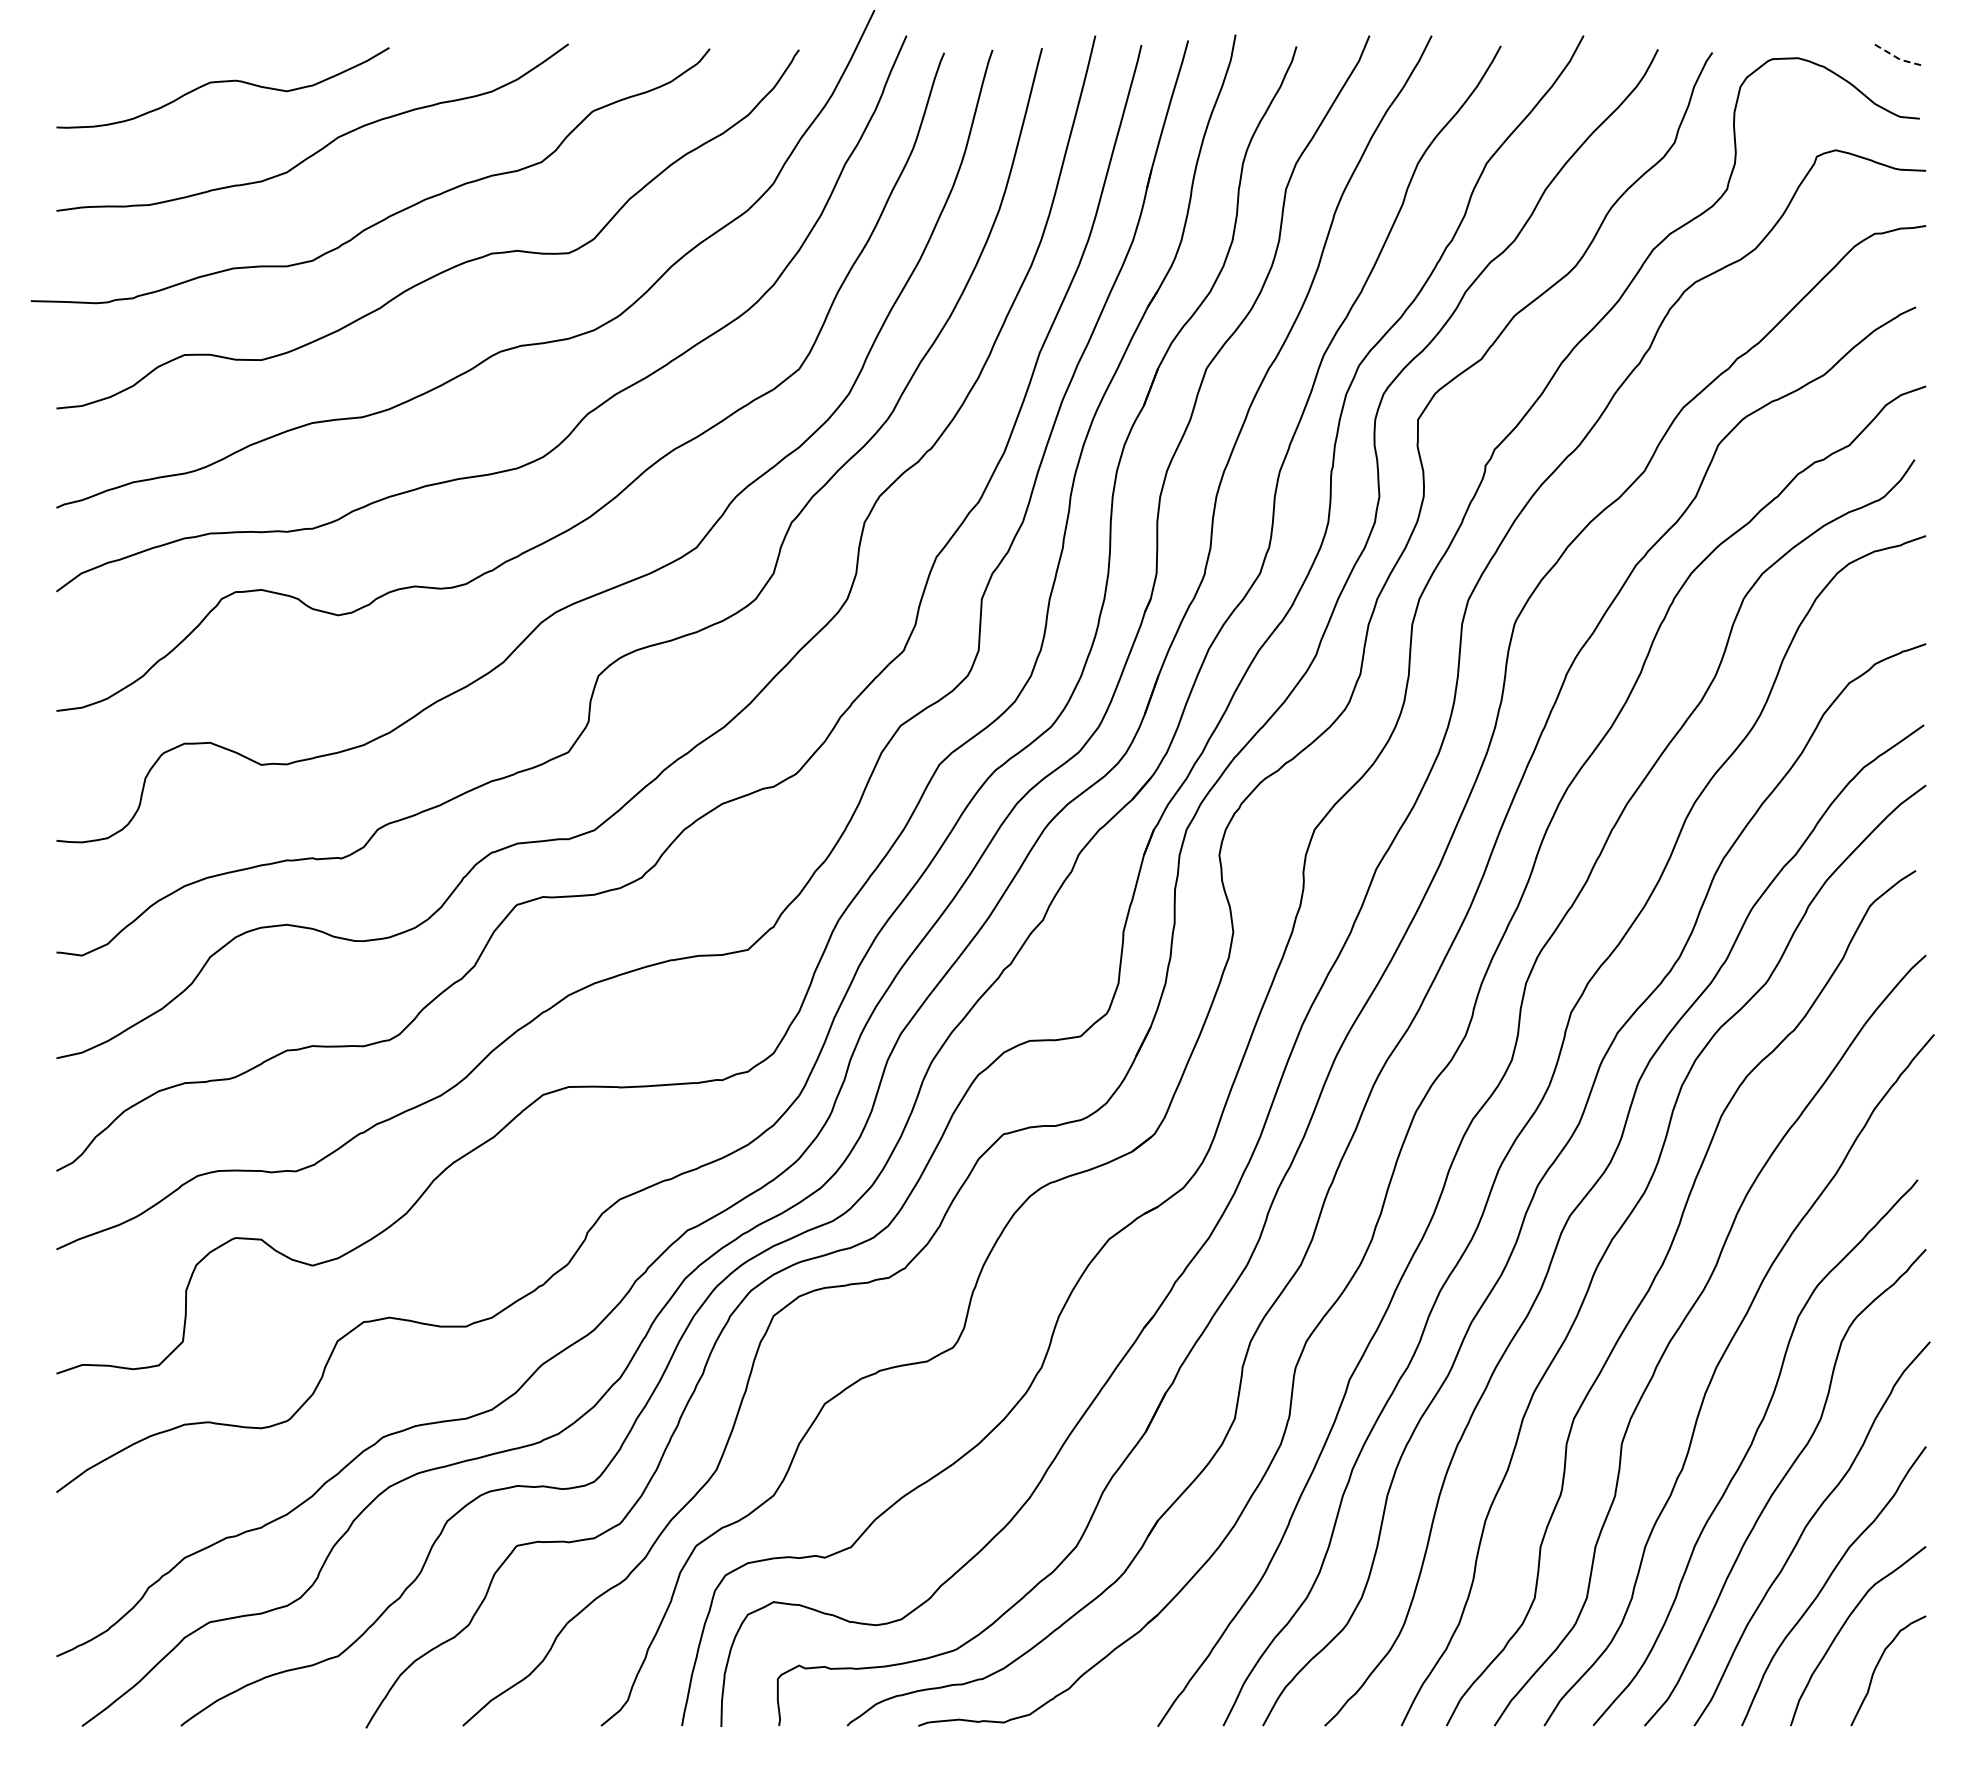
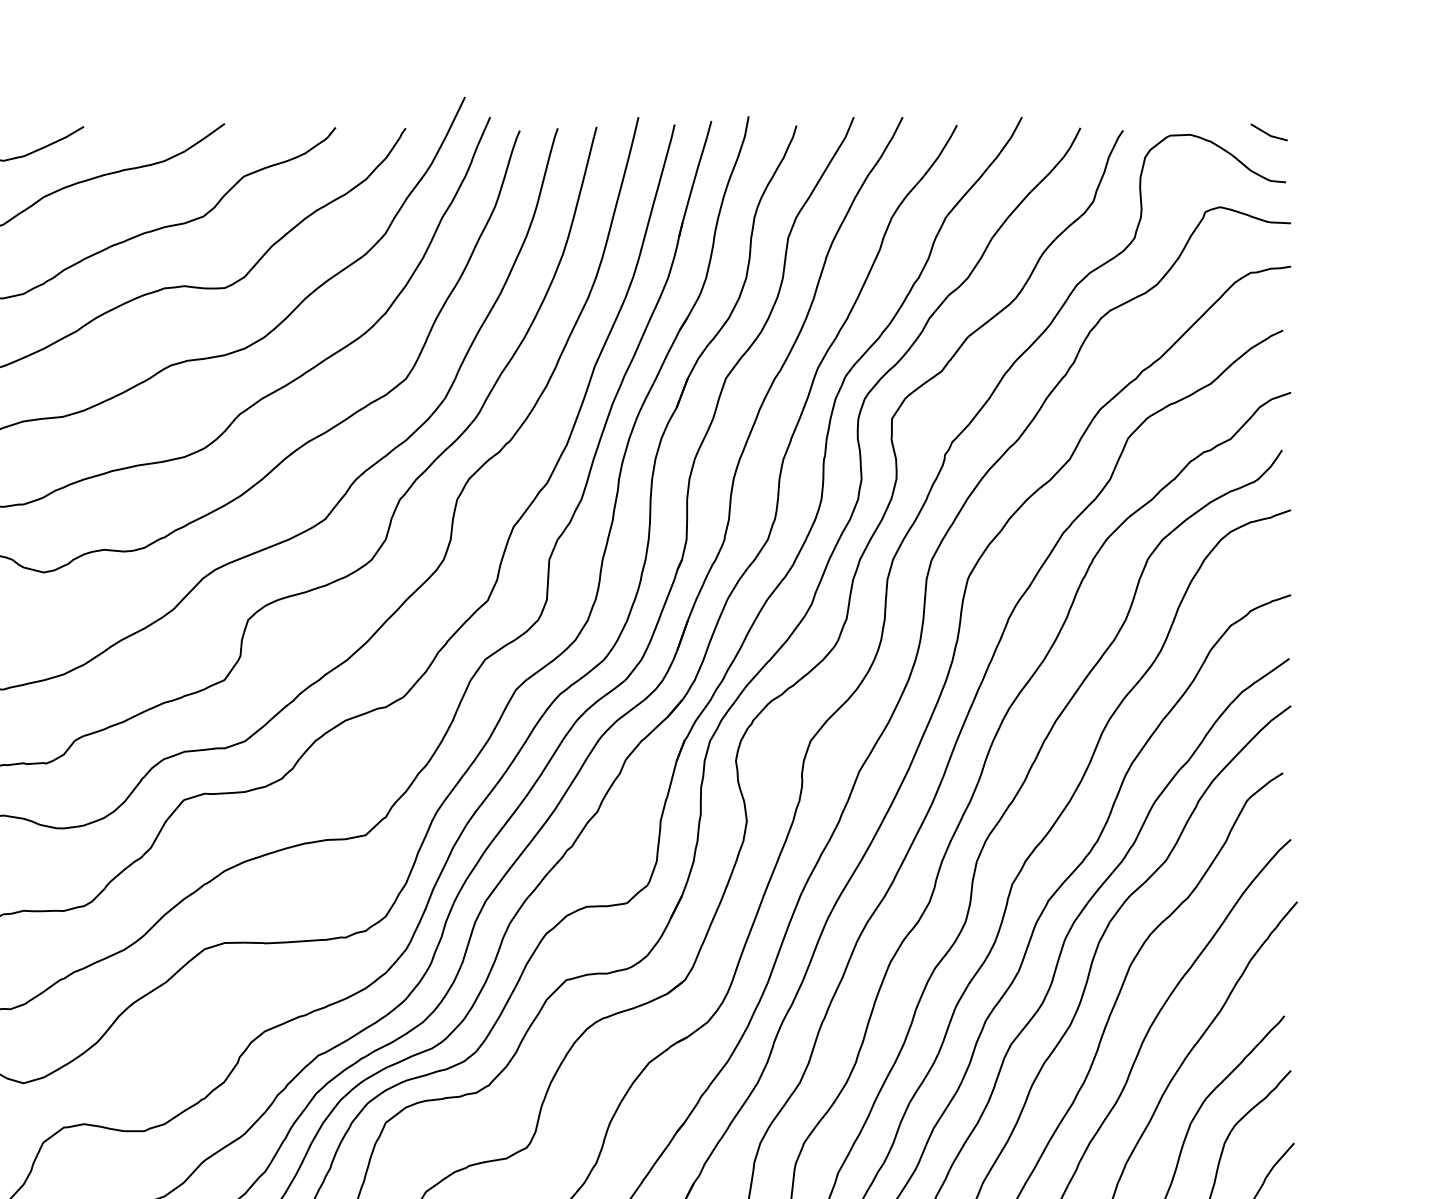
line: (1897, 58) -> (1268, 135), dashed -> solid

